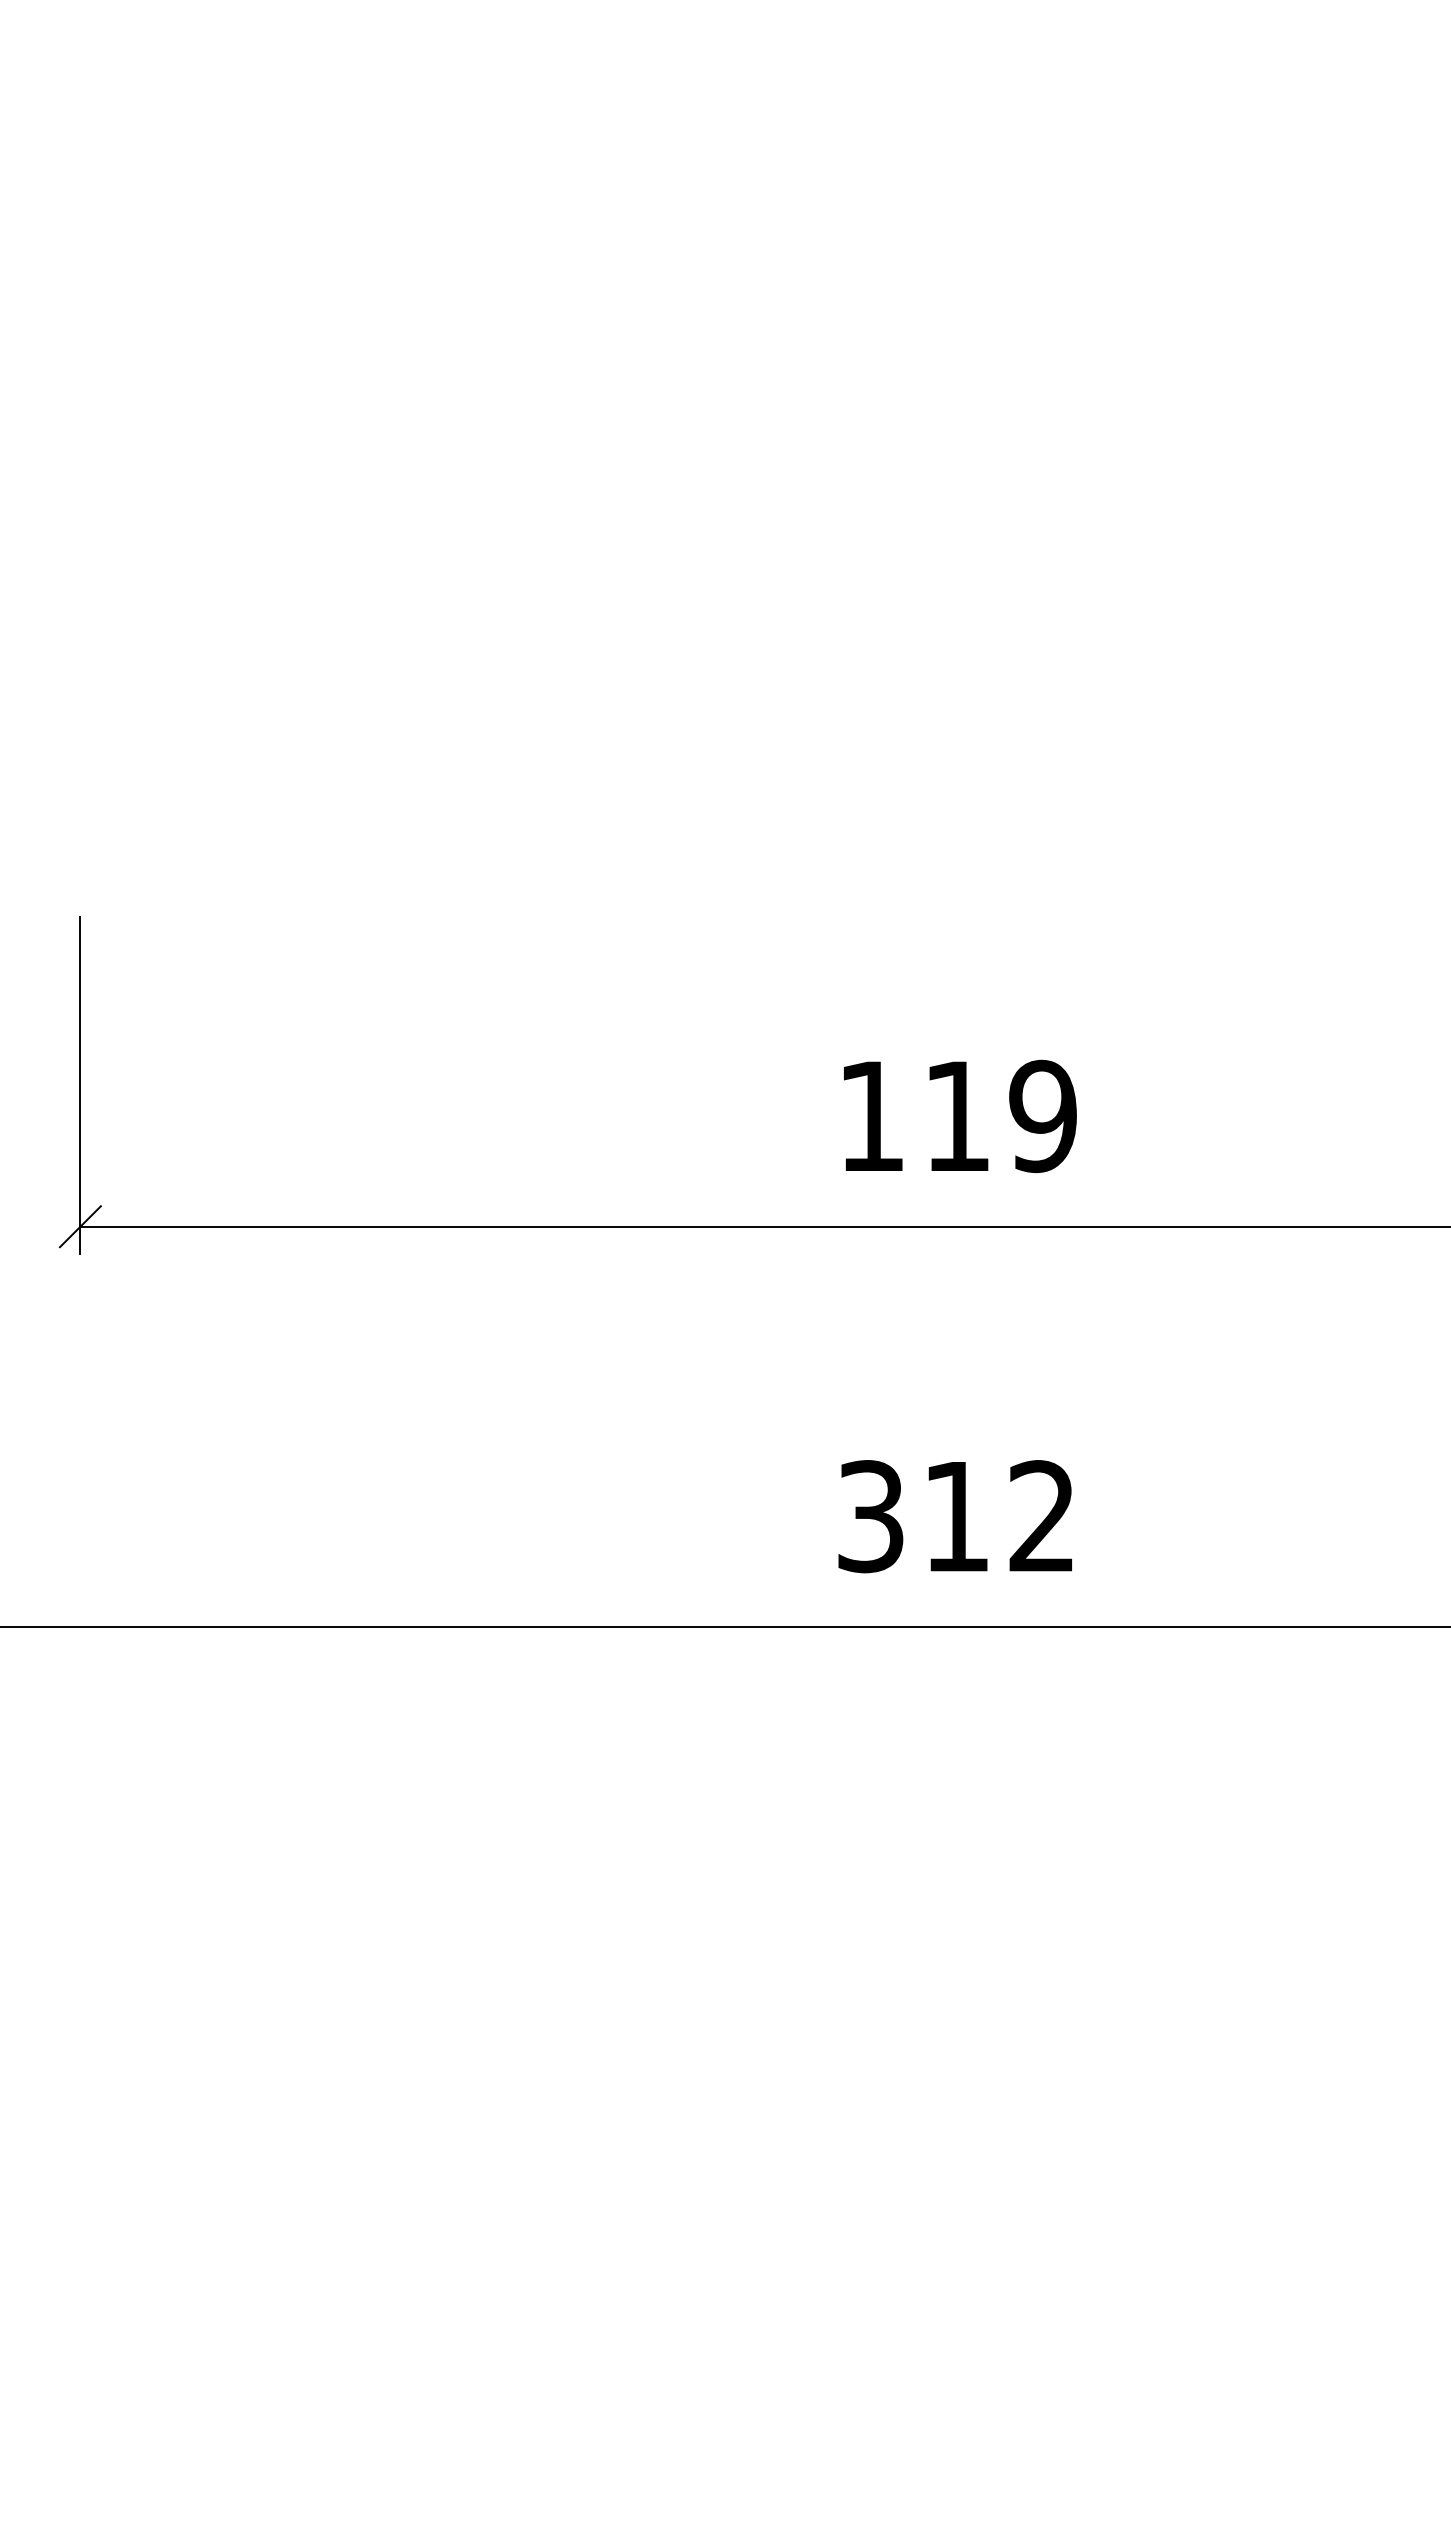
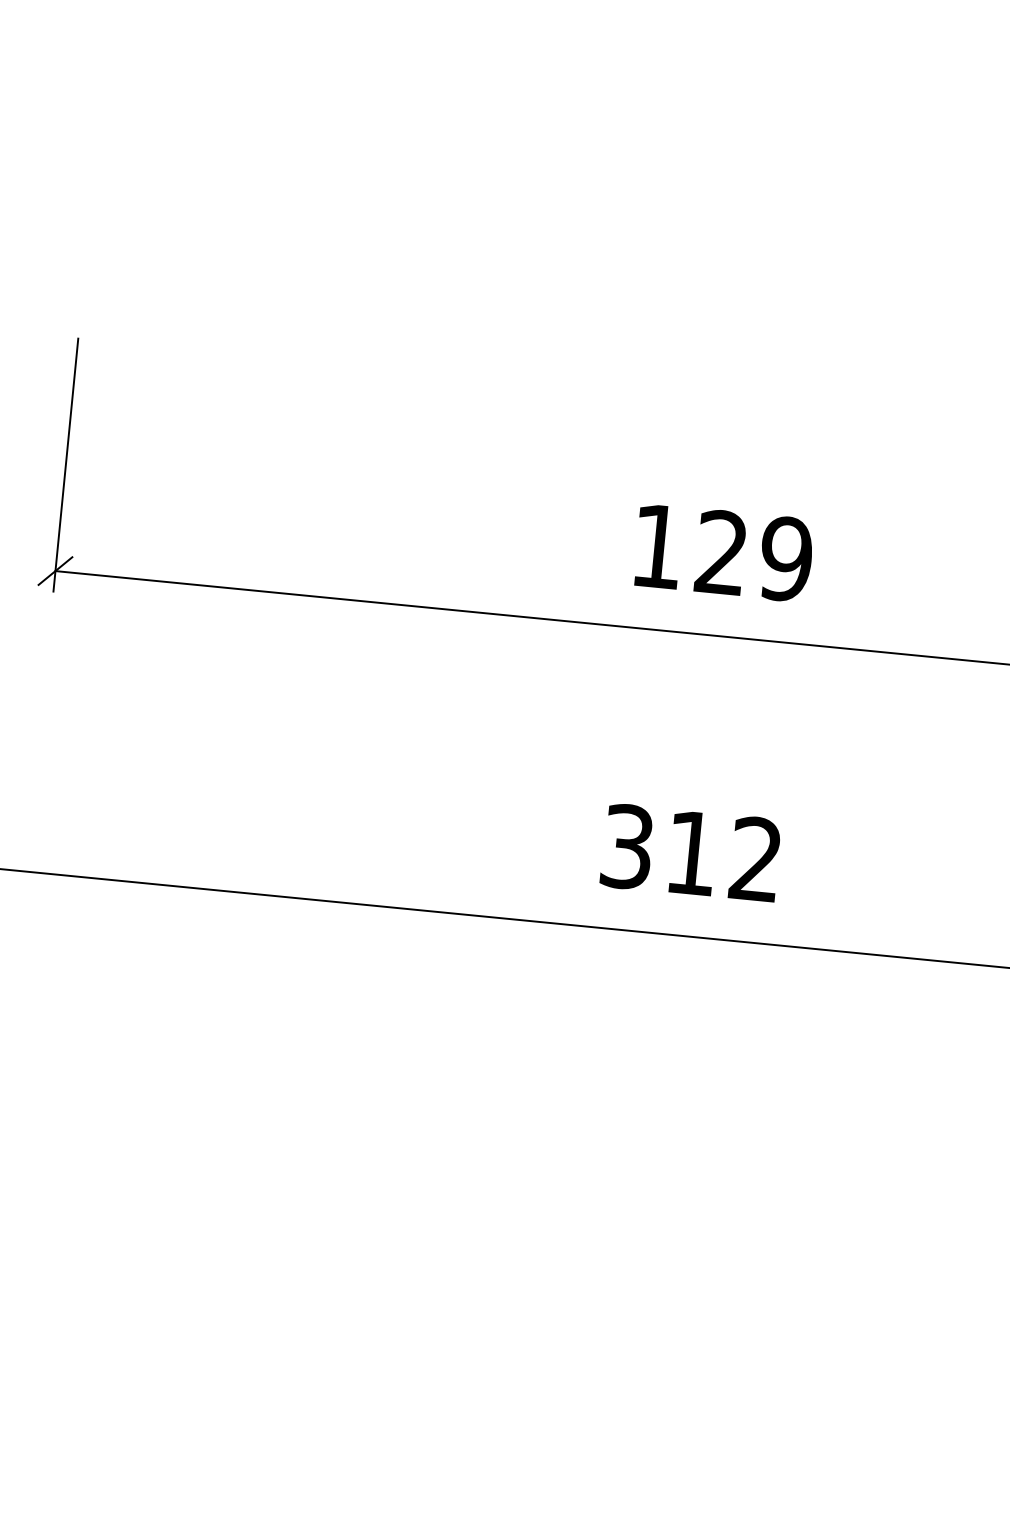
text: (956, 1114) -> (721, 551), 119 -> 129

